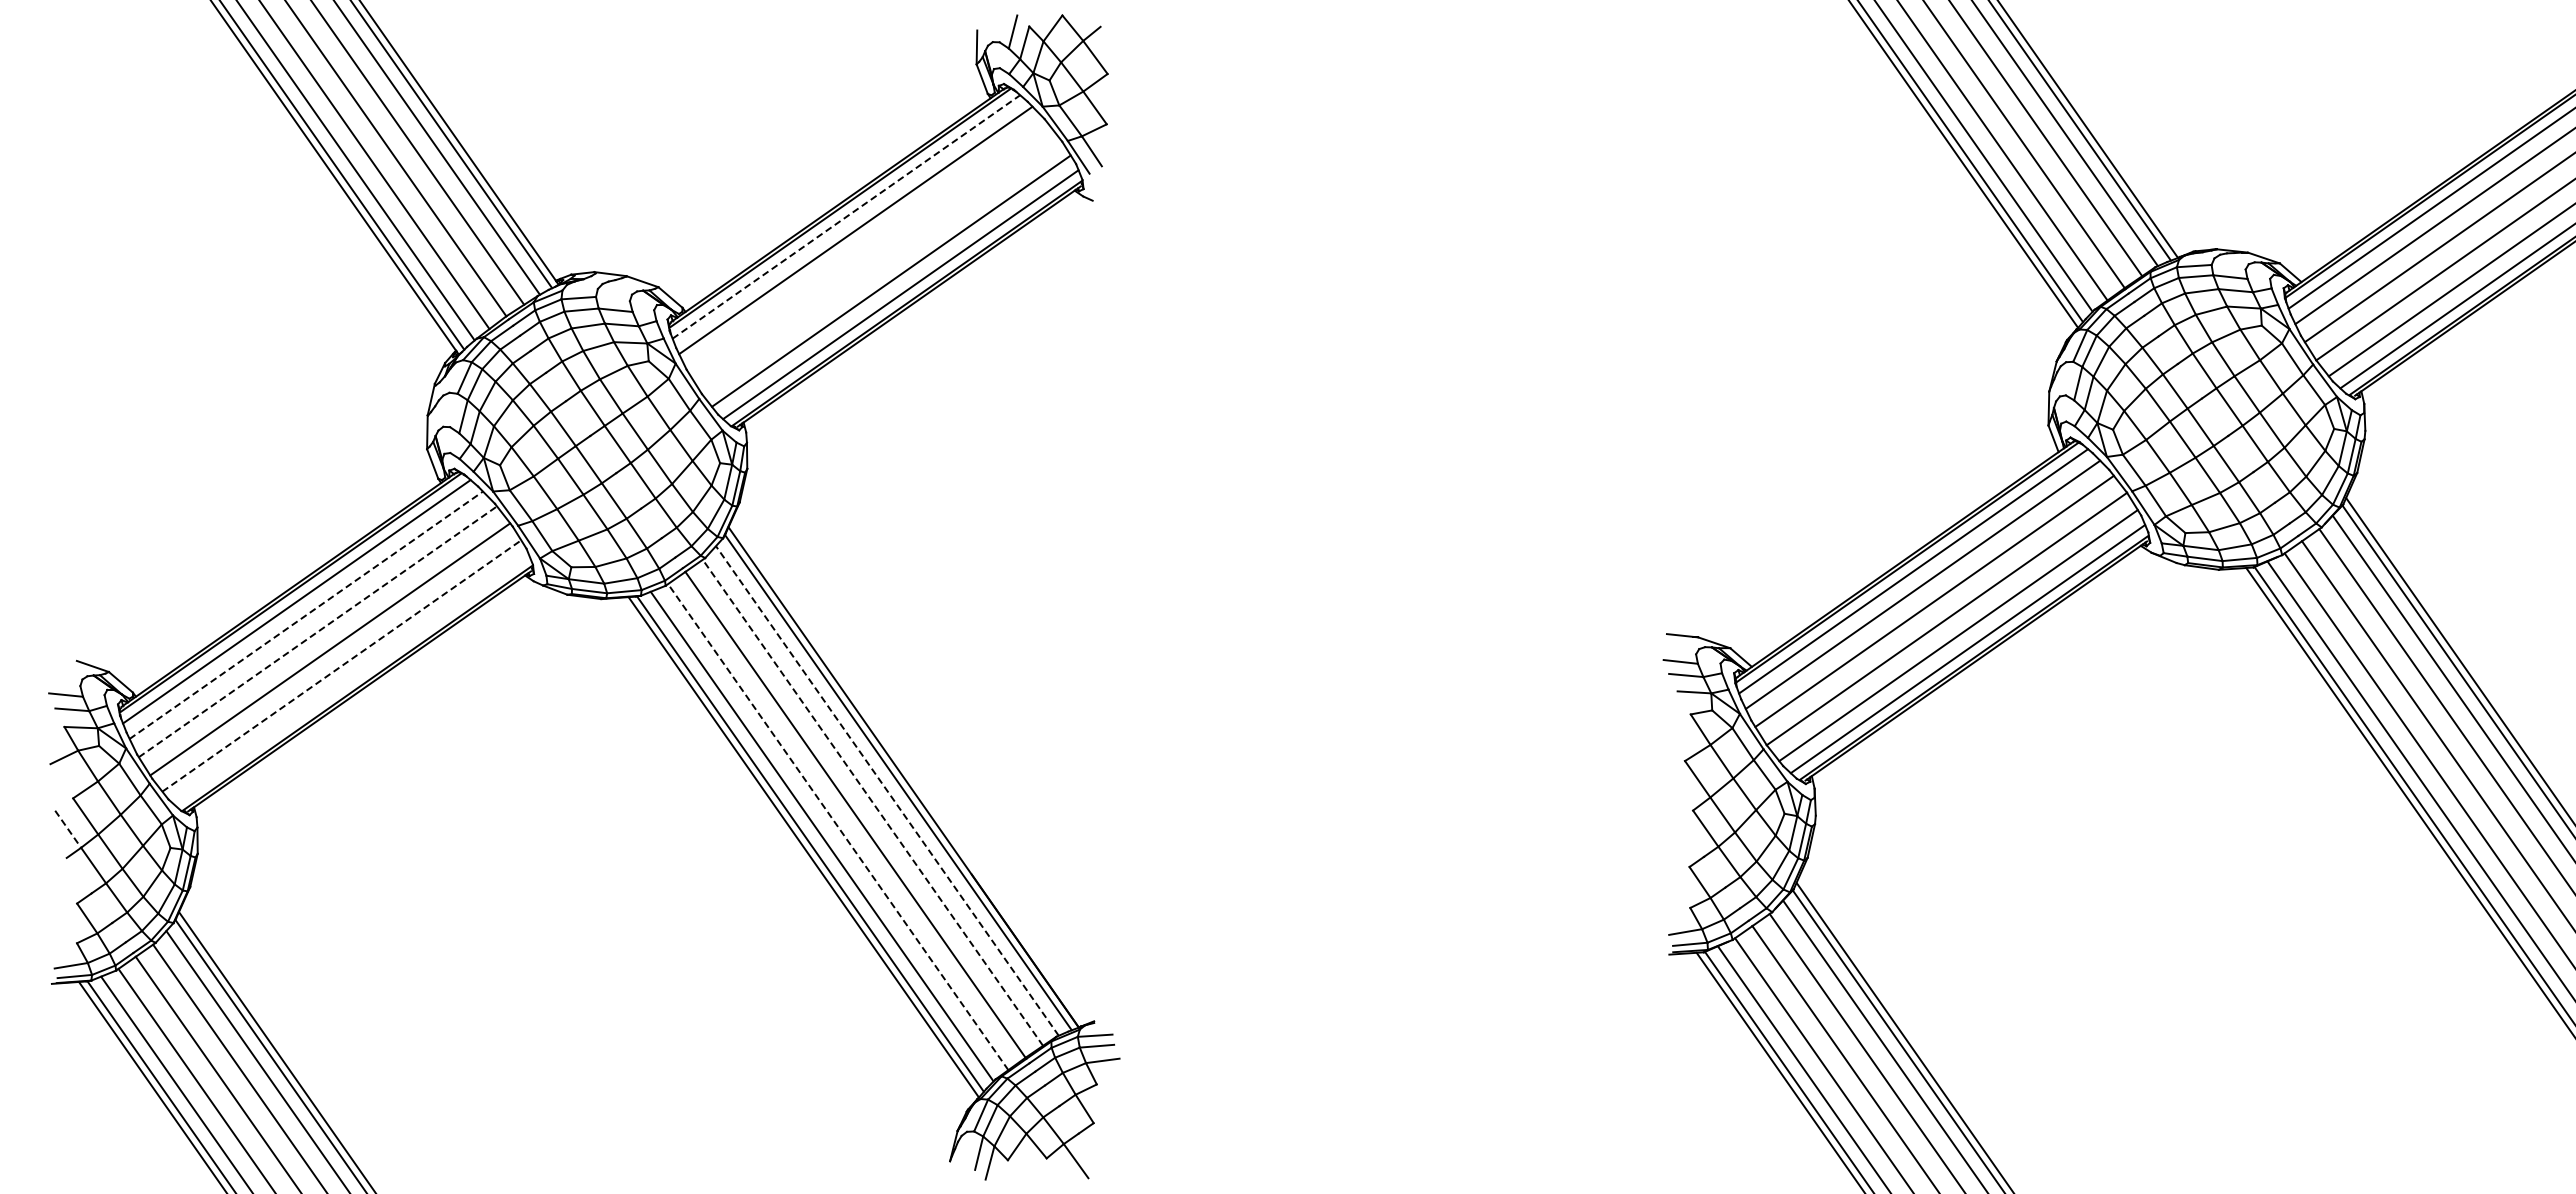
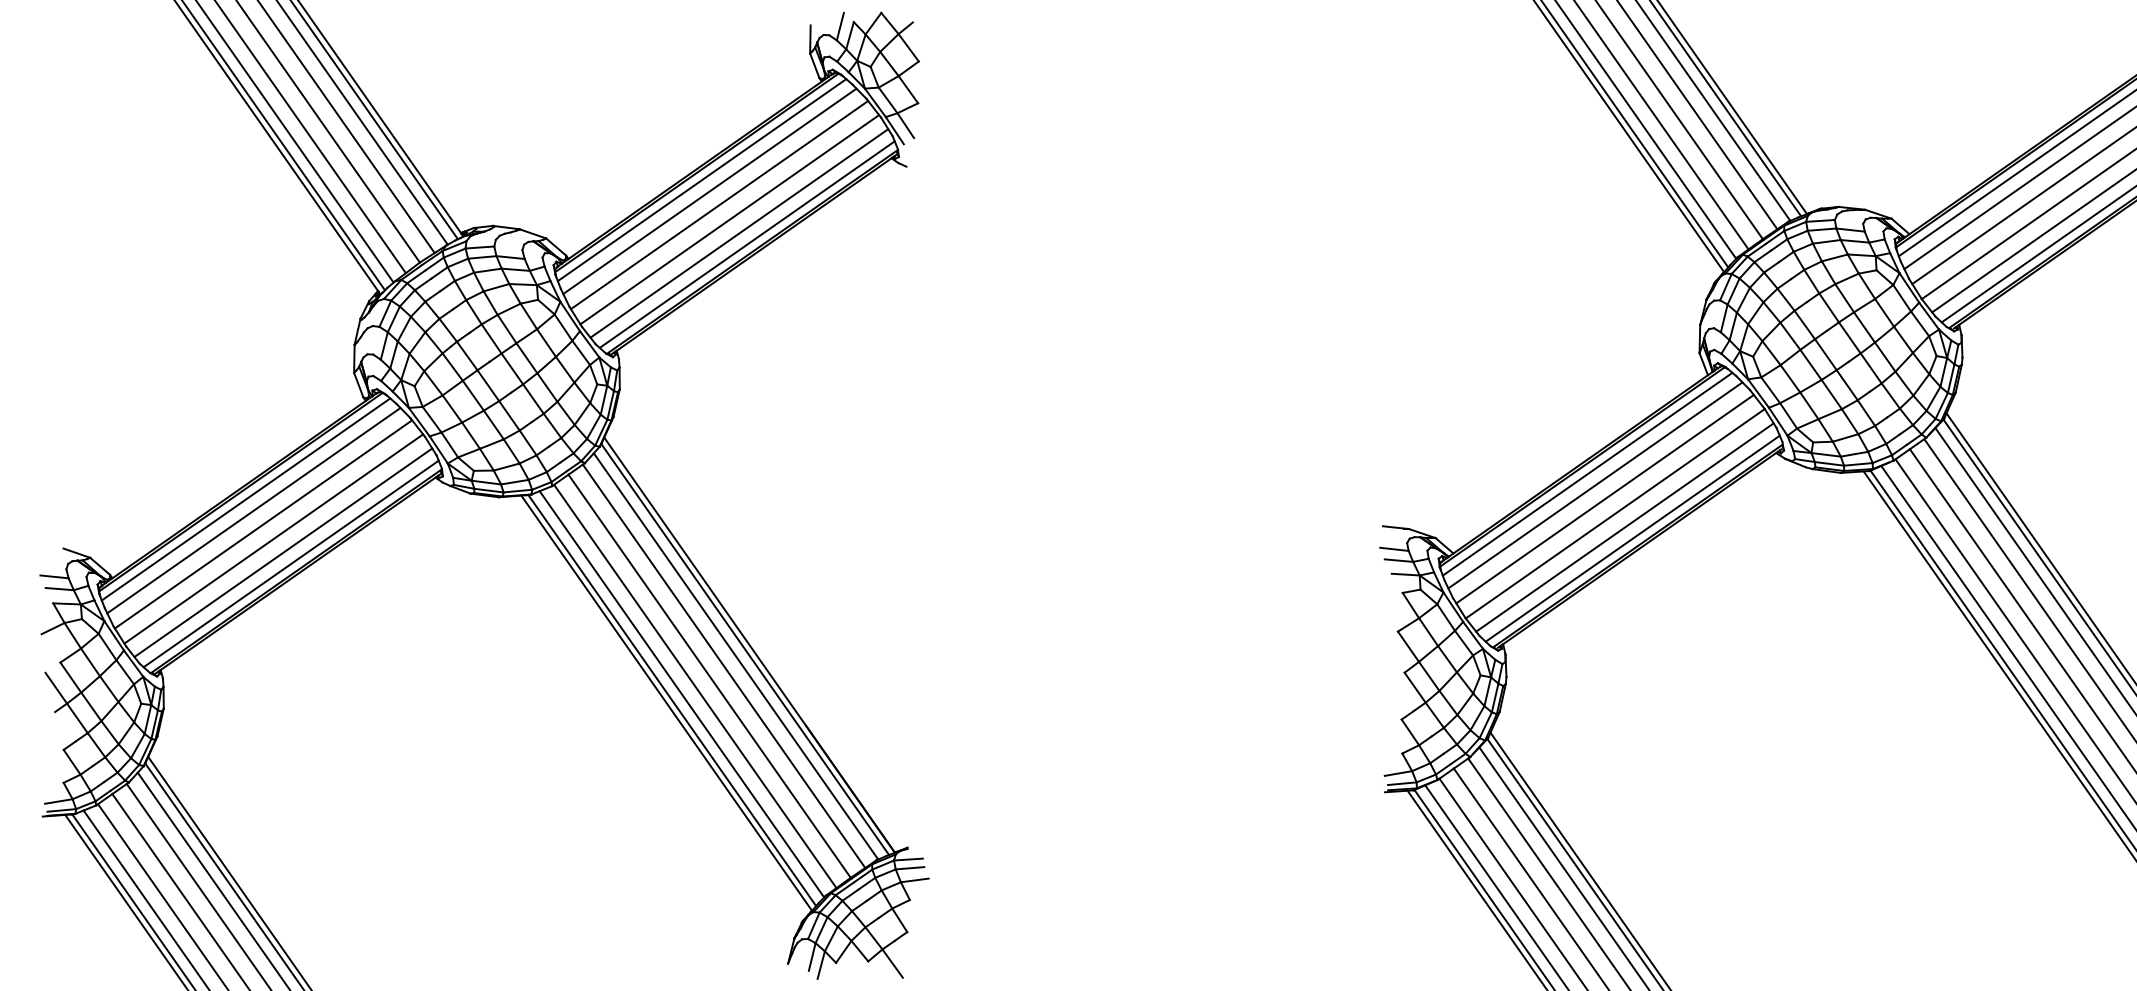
line: (846, 216) -> (702, 179), dashed -> solid
line: (867, 246) -> (719, 204), added
line: (879, 264) -> (729, 219), added
line: (306, 615) -> (254, 510), dashed -> solid
line: (317, 631) -> (263, 524), dashed -> solid
line: (342, 665) -> (283, 552), dashed -> solid
line: (351, 679) -> (291, 563), added
line: (887, 791) -> (736, 656), dashed -> solid
line: (872, 802) -> (723, 666), dashed -> solid
line: (838, 827) -> (695, 686), dashed -> solid
line: (68, 829) -> (56, 688), dashed -> solid

